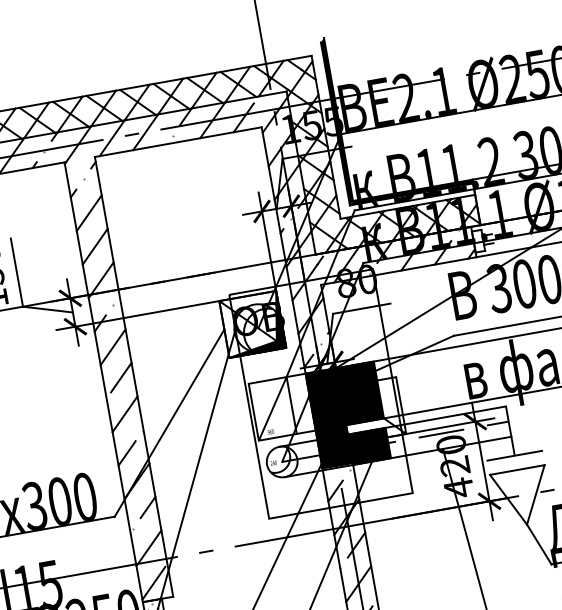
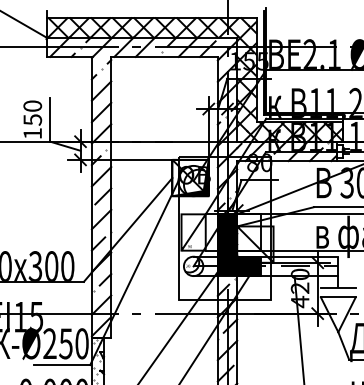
fill: (360, 393) -> (249, 232), removed

